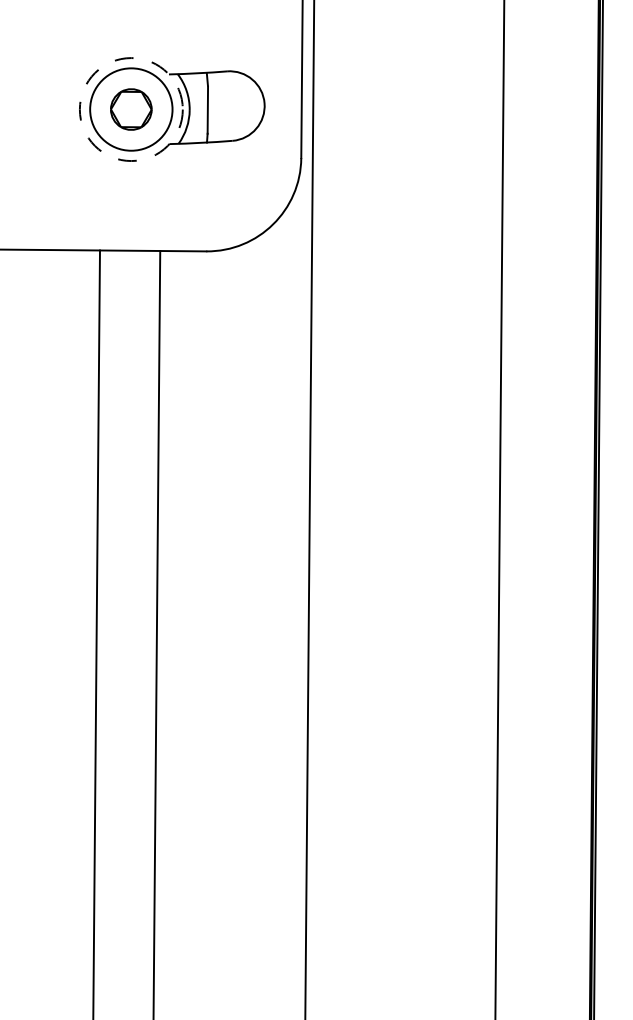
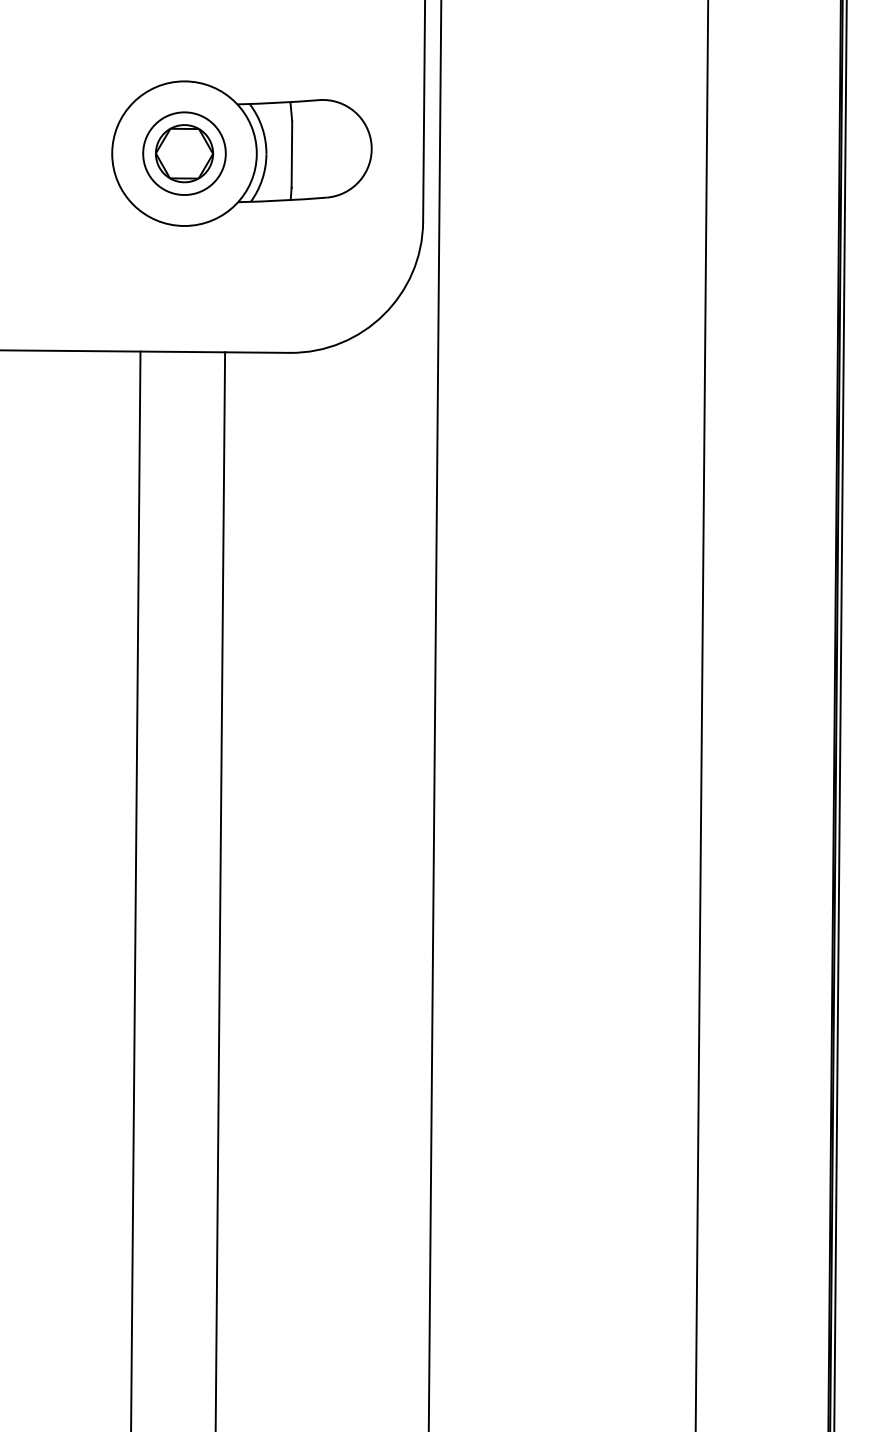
circle: (130, 109) -> (183, 153), dashed -> solid
circle: (130, 109) -> (183, 153), size x0.71

